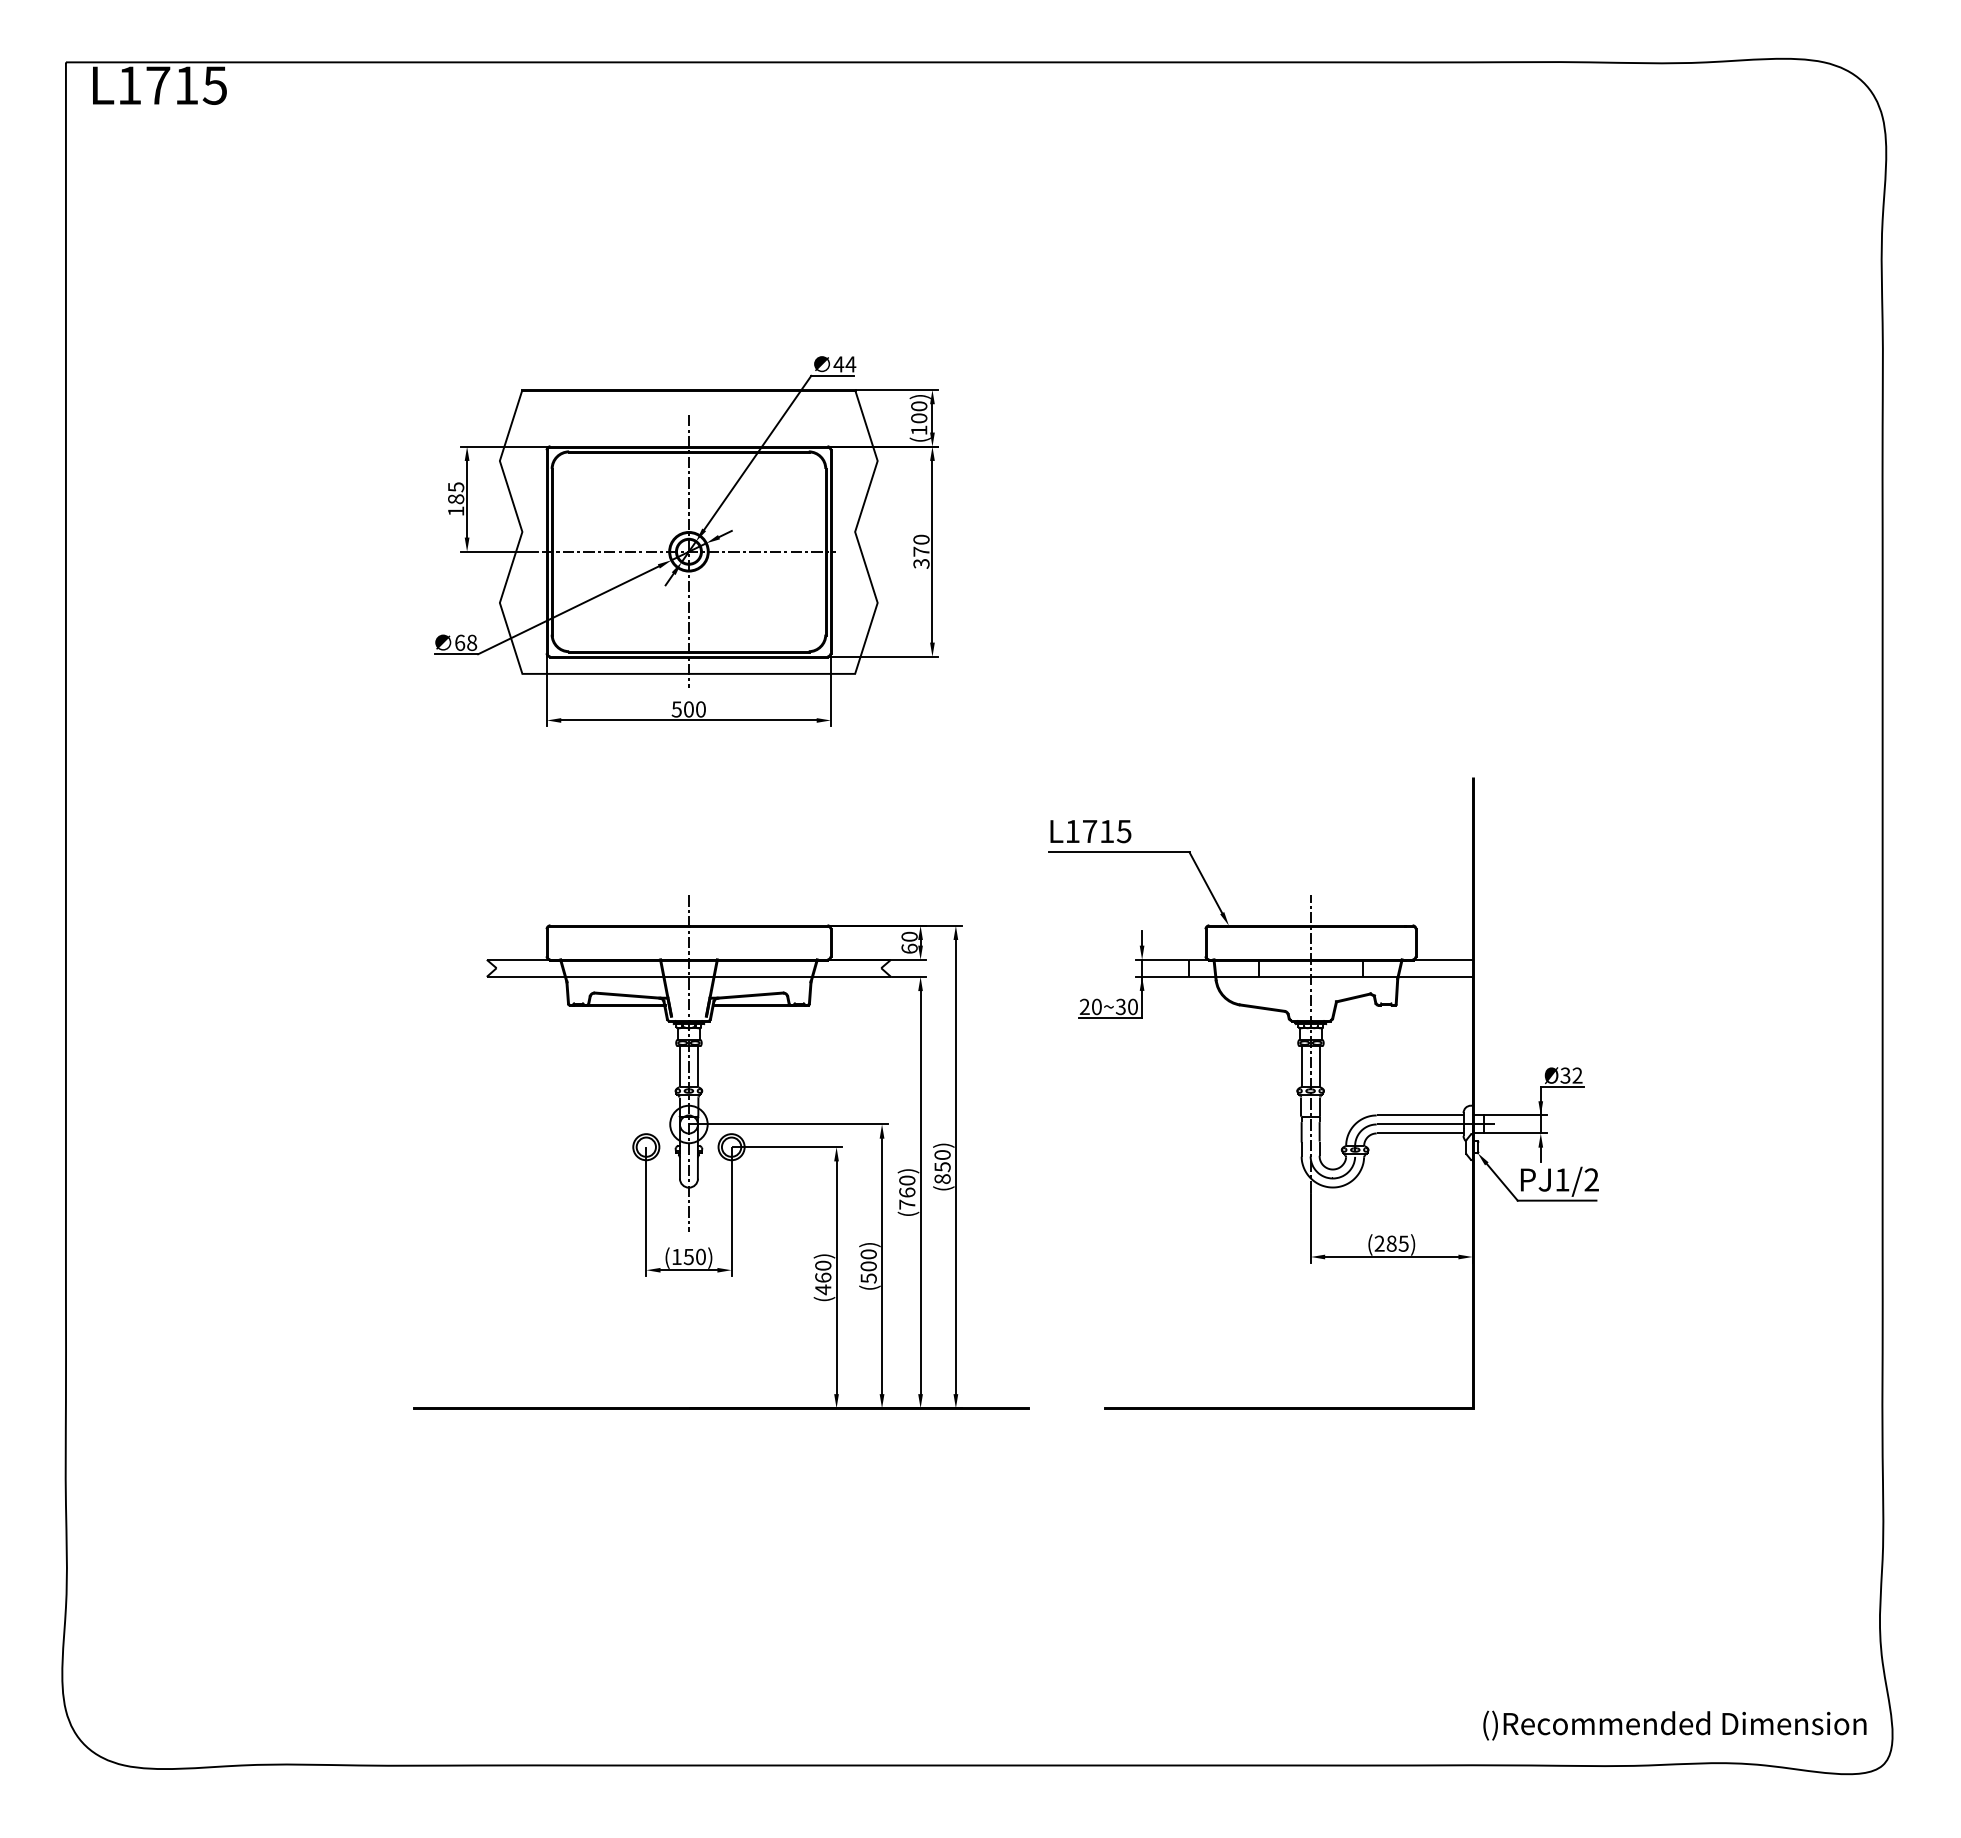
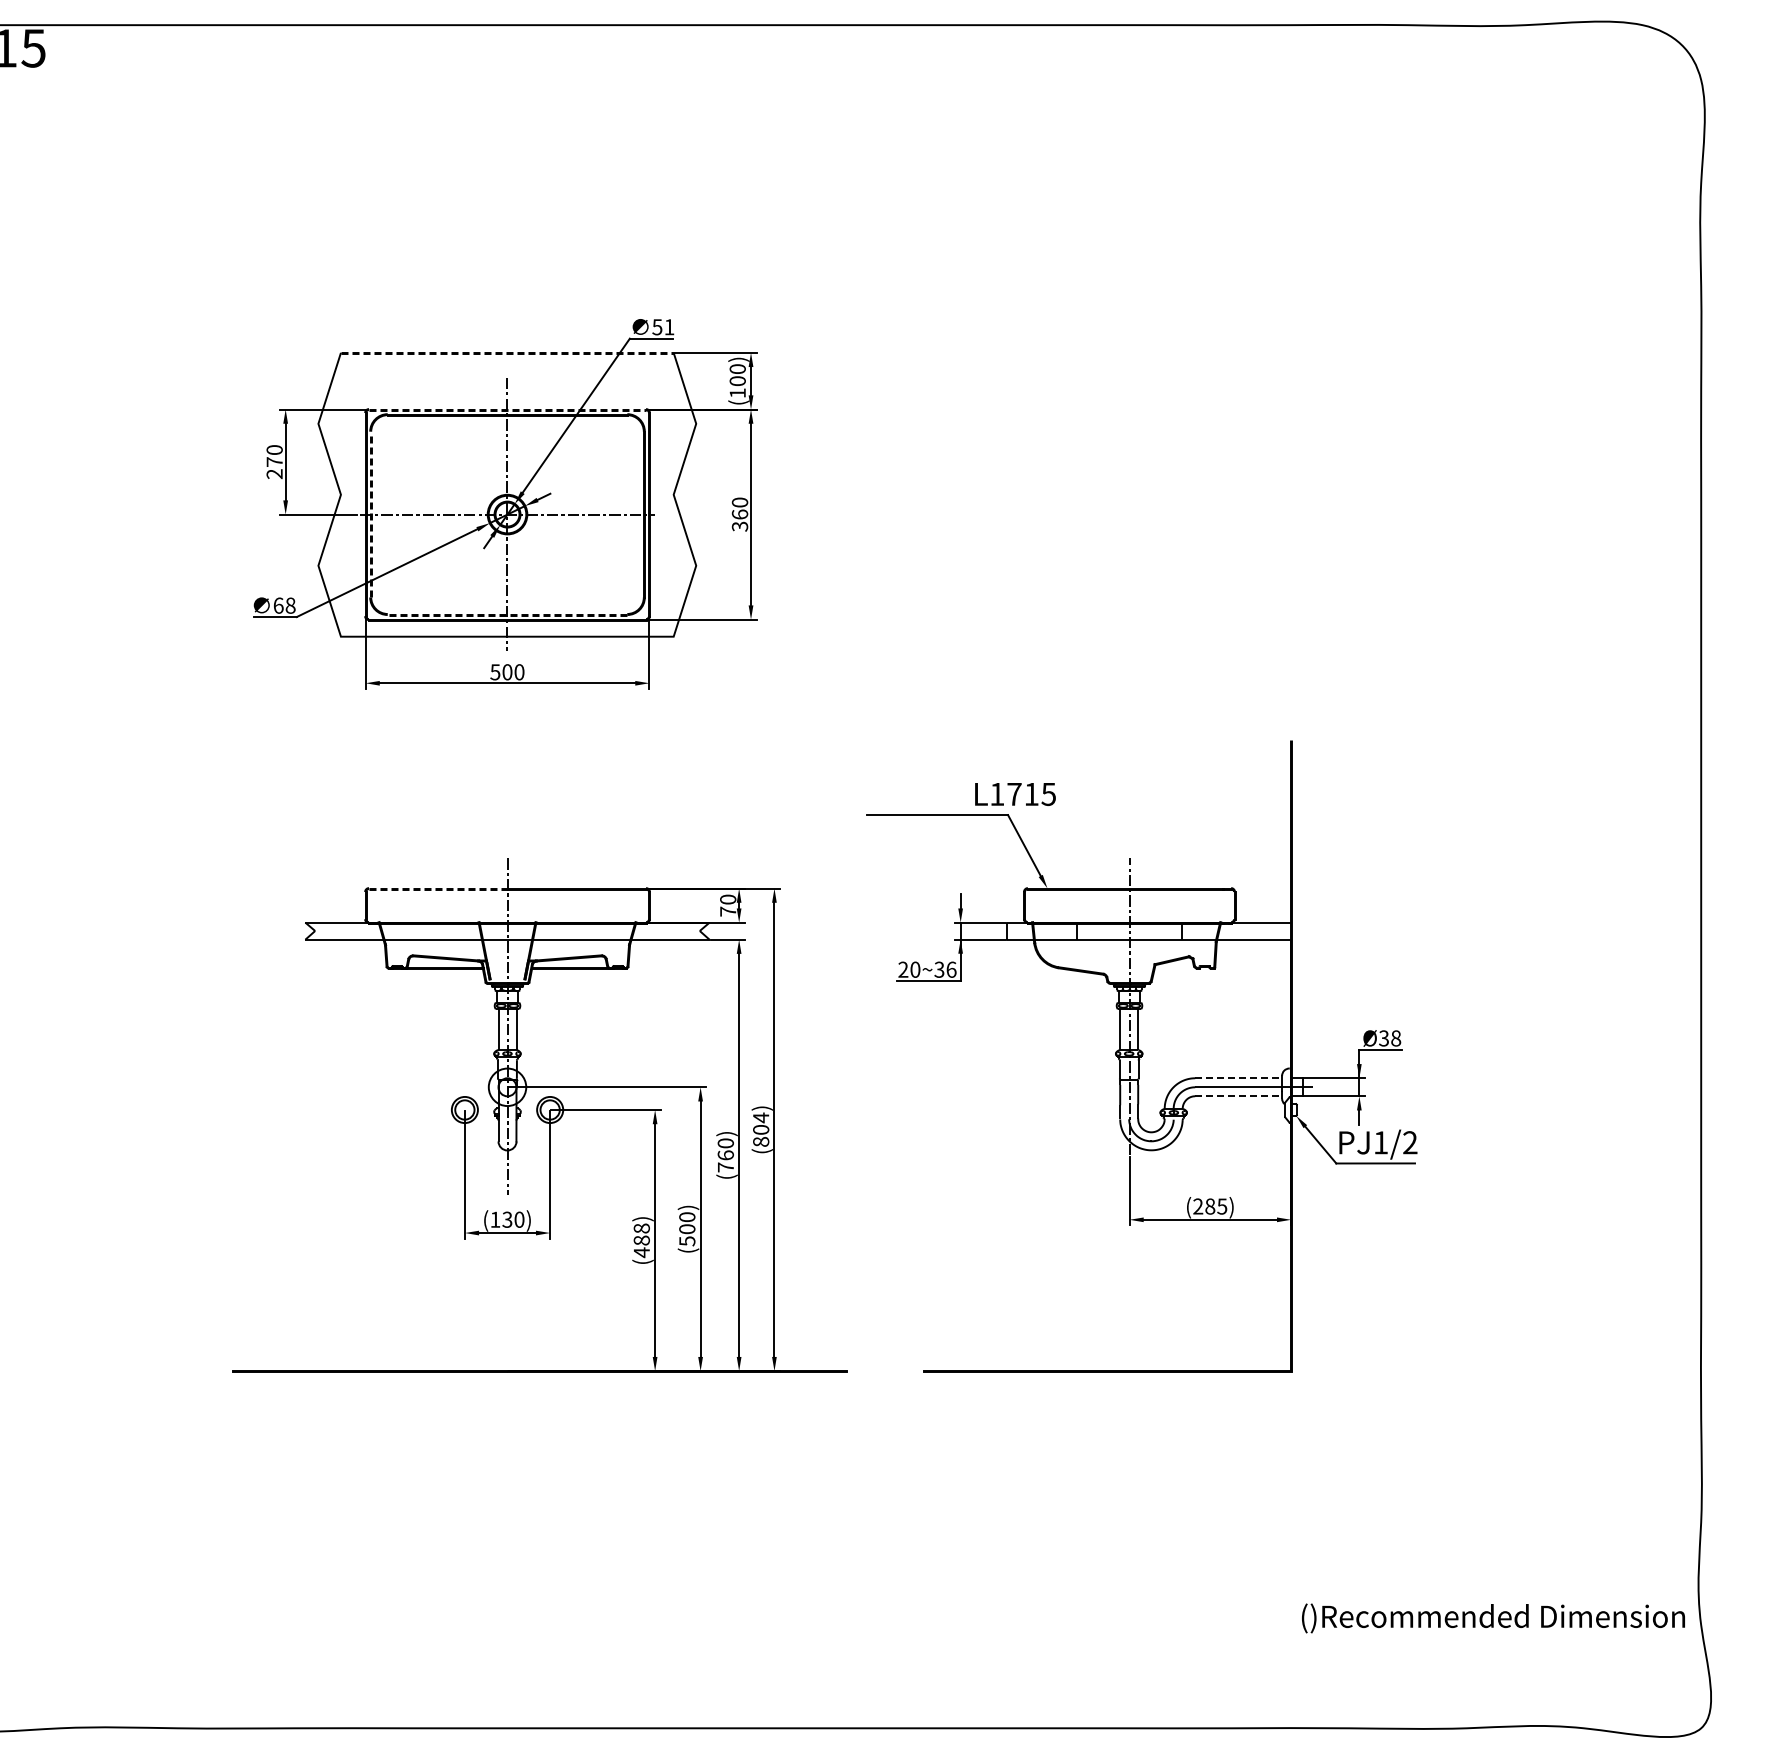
text: (844, 364) -> (663, 327), 44 -> 51
line: (689, 390) -> (508, 353), solid -> dashed
line: (688, 446) -> (507, 409), solid -> dashed
text: (456, 499) -> (275, 462), 185 -> 270
line: (552, 551) -> (371, 514), solid -> dashed
text: (921, 551) -> (740, 514), 370 -> 360
line: (688, 651) -> (507, 614), solid -> dashed
text: (1090, 831) -> (1015, 794), moved
line: (619, 925) -> (438, 888), solid -> dashed
text: (909, 948) -> (728, 911), 60 -> 70
text: (1133, 1006) -> (952, 969), 20~30 -> 20~36
text: (1577, 1075) -> (1396, 1038), Ø32 -> Ø38
line: (1420, 1115) -> (1239, 1078), solid -> dashed
line: (1420, 1133) -> (1239, 1096), solid -> dashed
text: (942, 1160) -> (761, 1123), (850) -> (804)
text: (688, 1256) -> (507, 1219), (150) -> (130)
text: (823, 1271) -> (642, 1234), (460) -> (488)
text: (1674, 1725) -> (1493, 1618), moved

